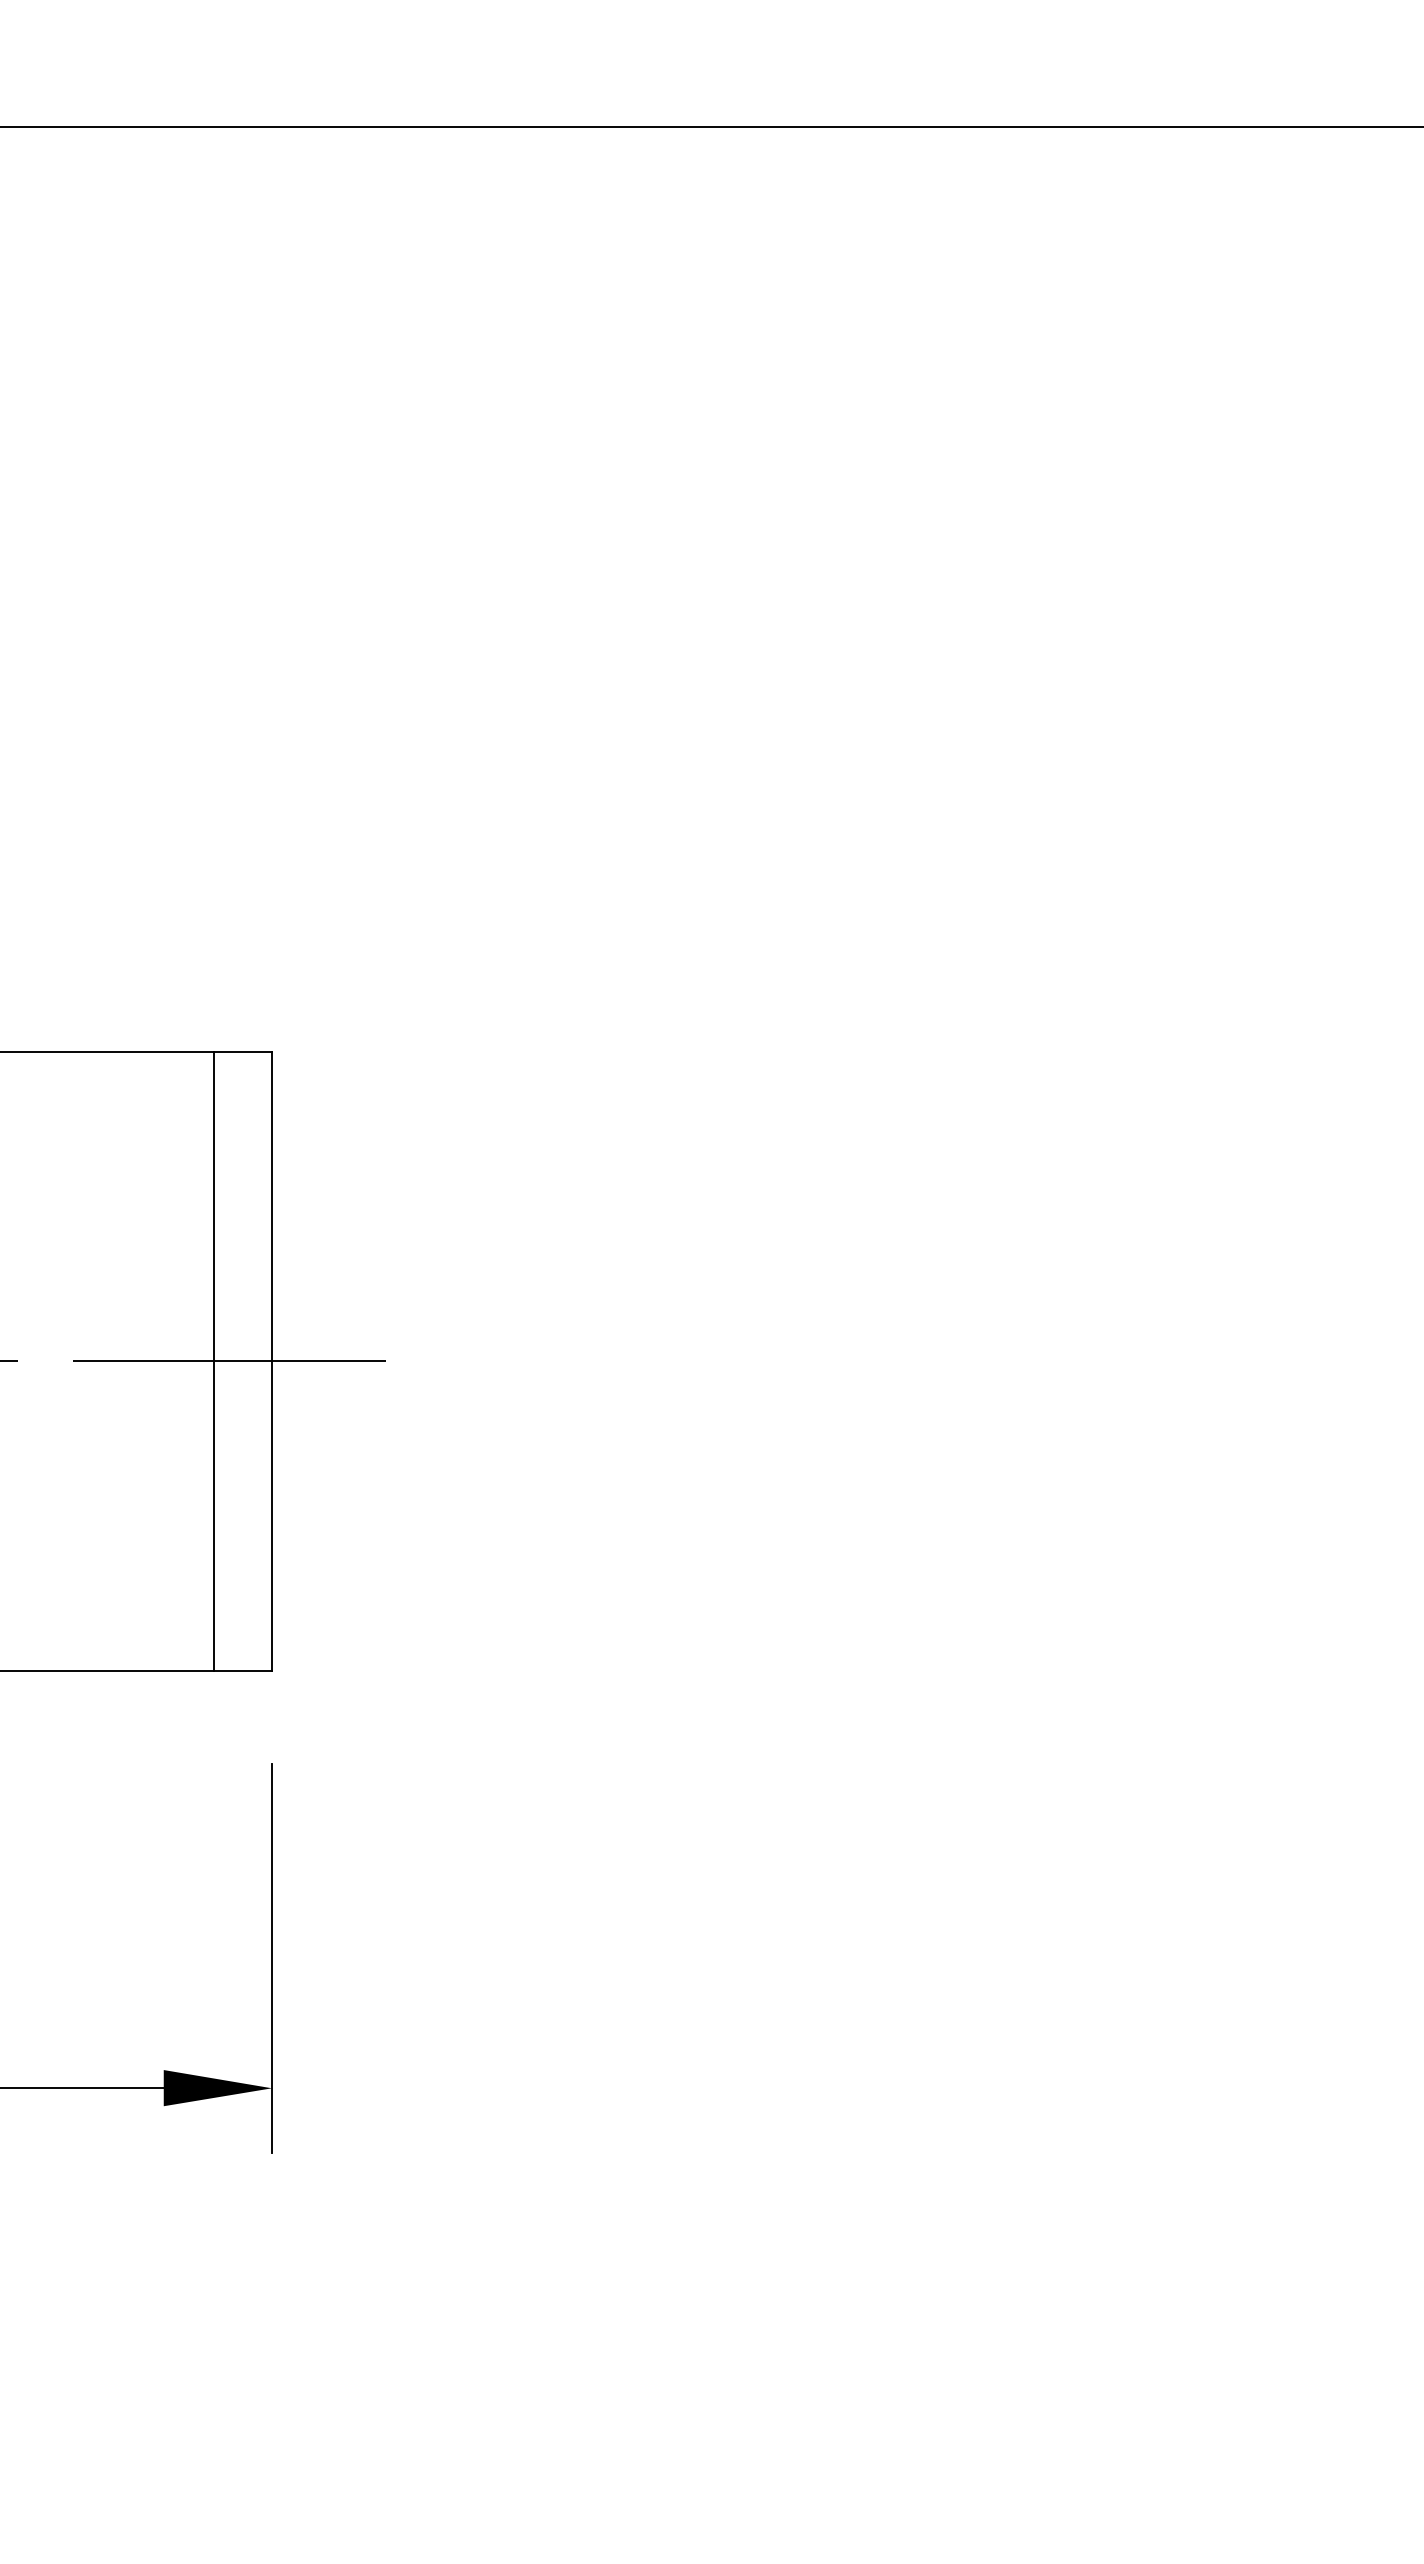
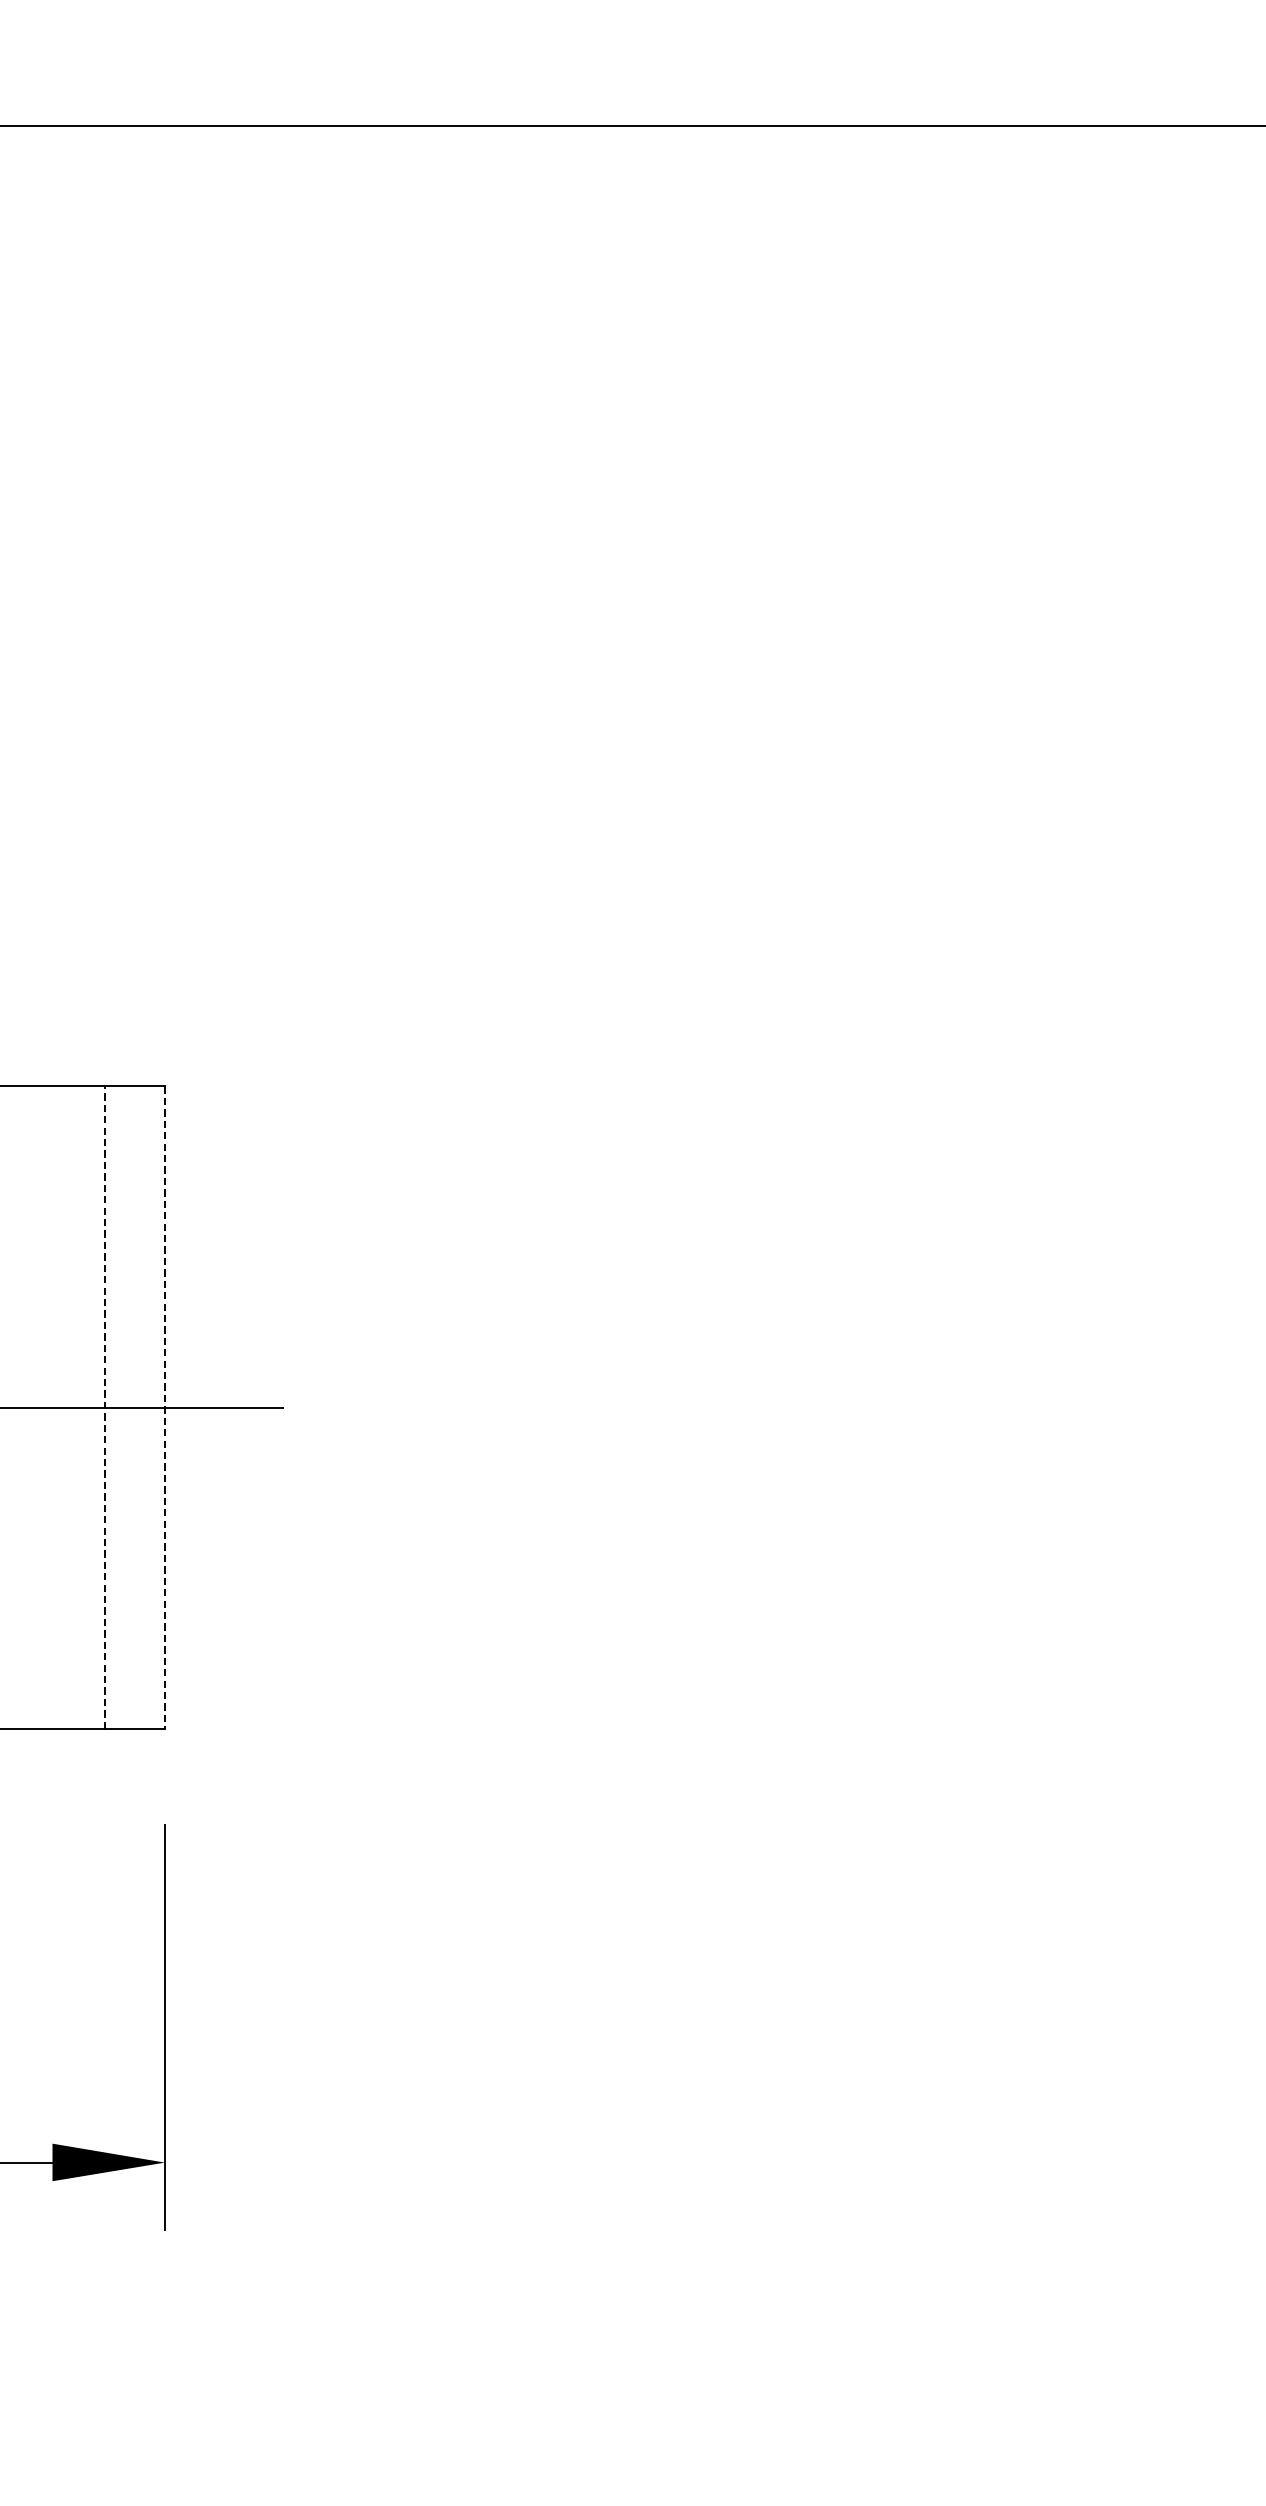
line: (214, 1361) -> (105, 1407), solid -> dashed
line: (272, 1362) -> (165, 1408), solid -> dashed

